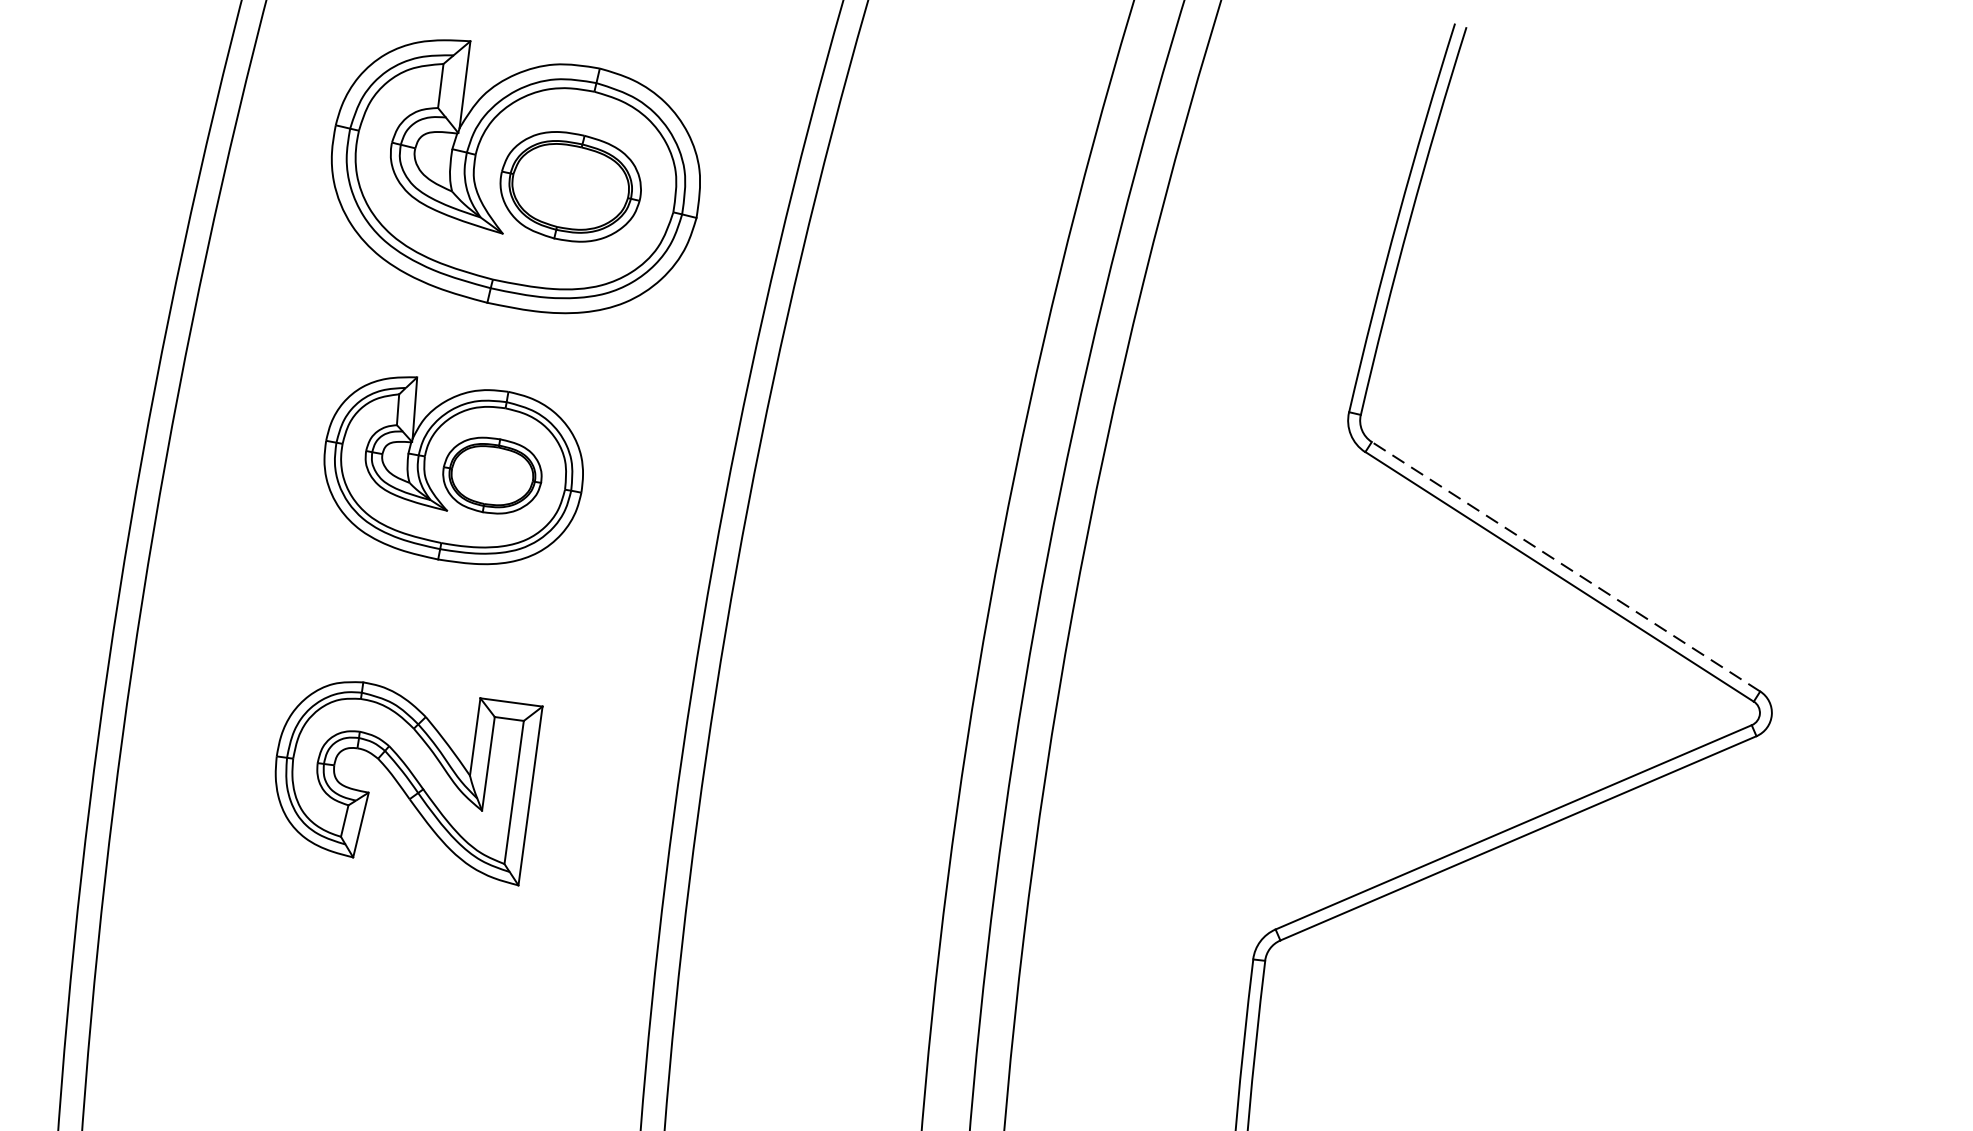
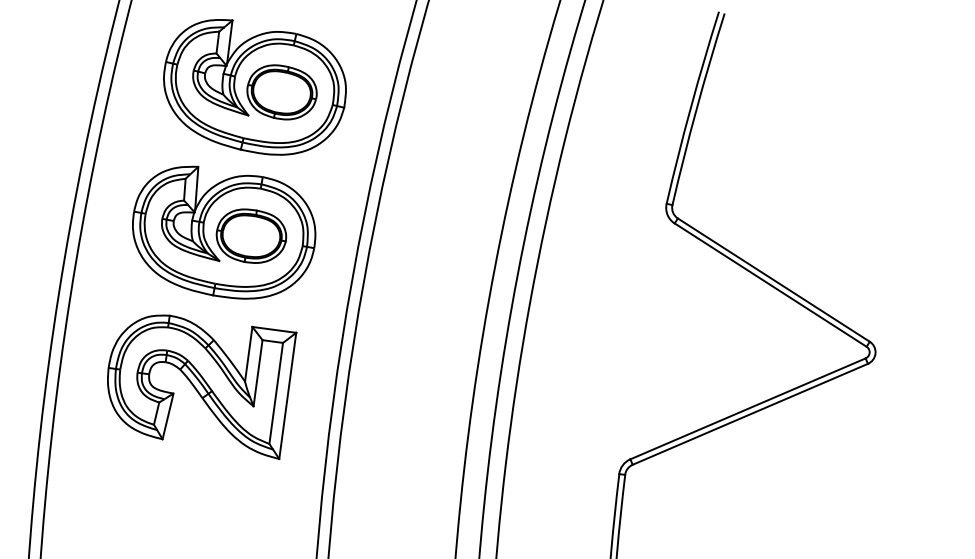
part: (454, 470) -> (224, 232), size x1.43
line: (1565, 565) -> (773, 279), dashed -> solid
part: (409, 784) -> (202, 387), size x1.43

